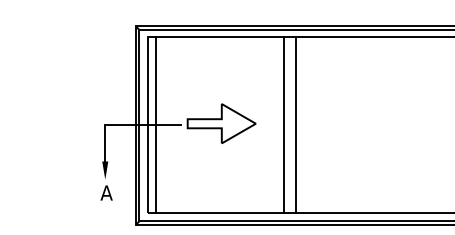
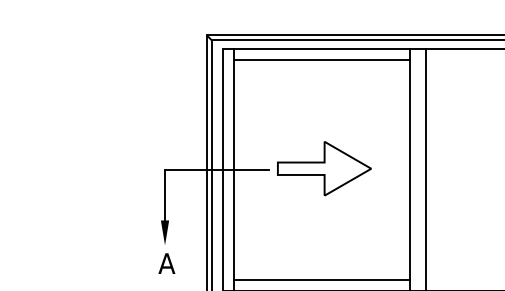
line: (219, 44) -> (321, 60), added
line: (219, 205) -> (321, 280), added

